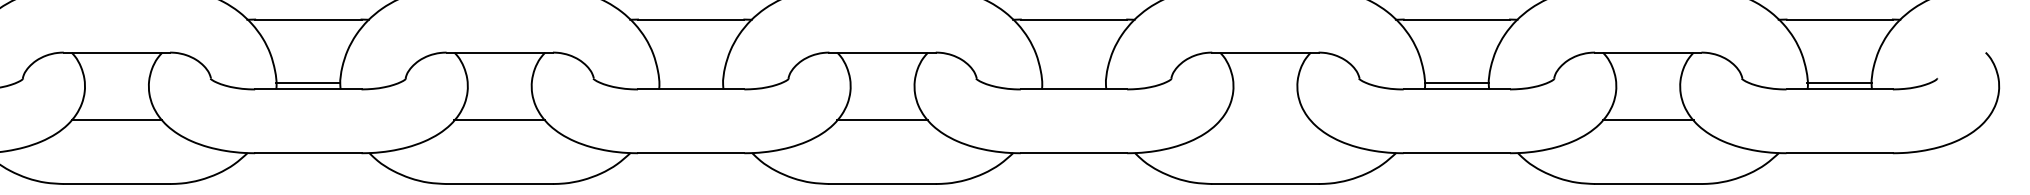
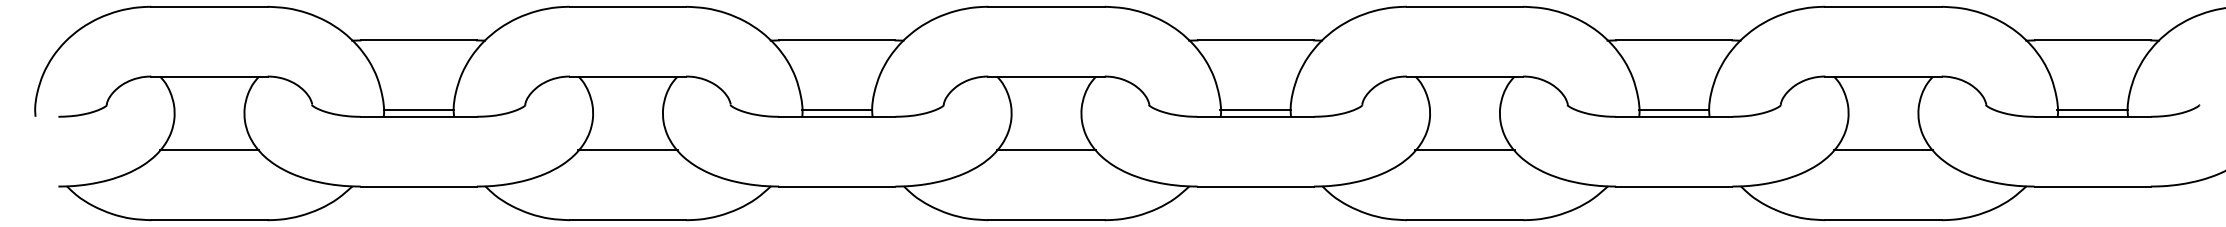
line: (691, 83) -> (837, 110), added
line: (1073, 83) -> (1255, 110), added
line: (1264, 120) -> (1464, 150), added

